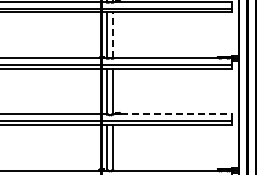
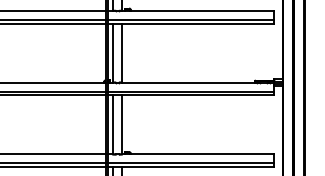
line: (113, 35) -> (121, 53), dashed -> solid
line: (176, 114) -> (202, 154), dashed -> solid

